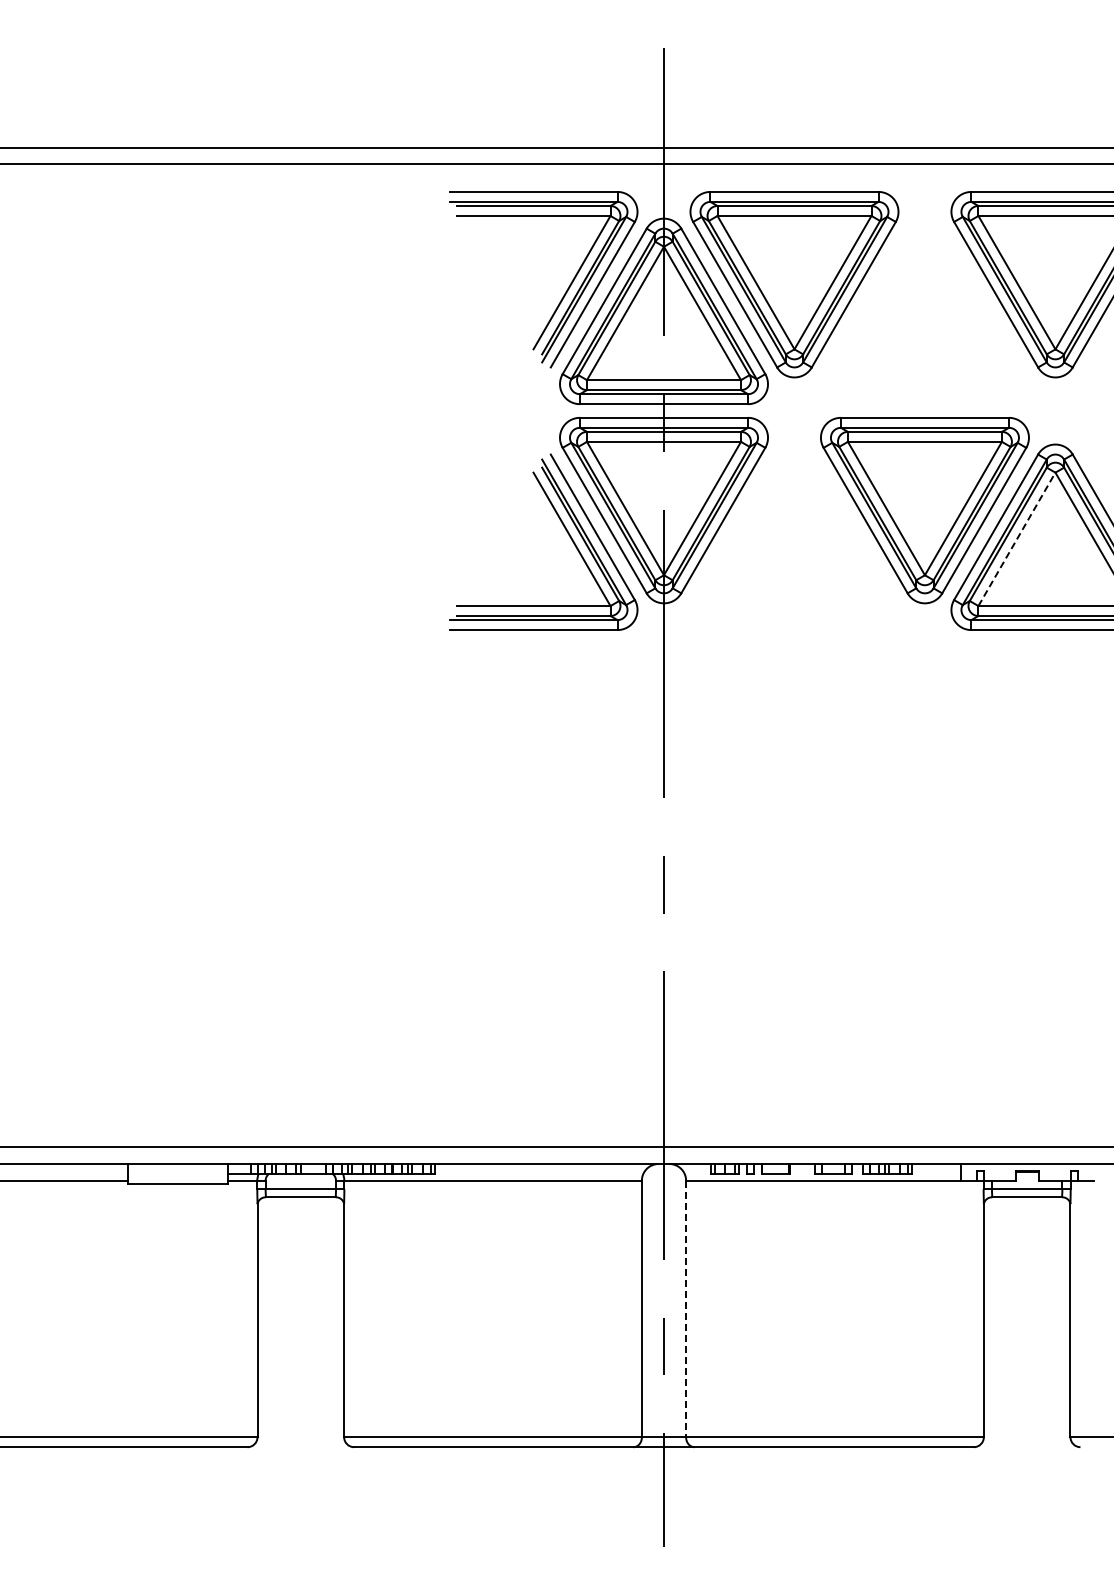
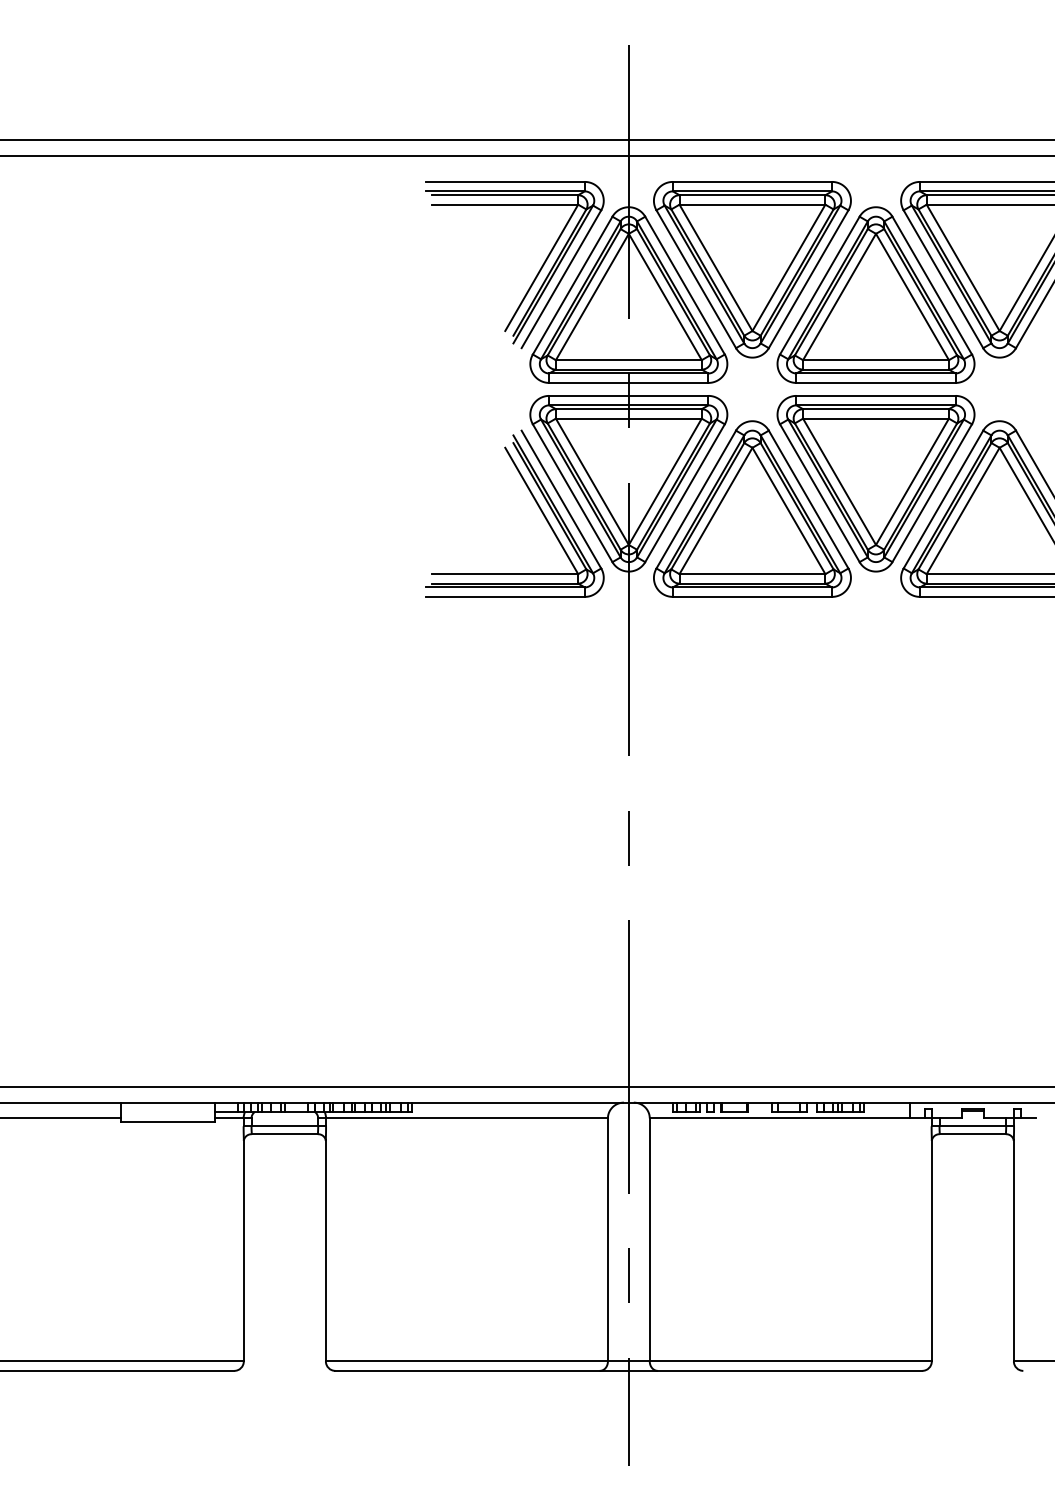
part: (924, 310) -> (875, 294), added
part: (794, 536) -> (752, 508), added
line: (1017, 538) -> (963, 510), dashed -> solid
line: (686, 1309) -> (650, 1240), dashed -> solid

